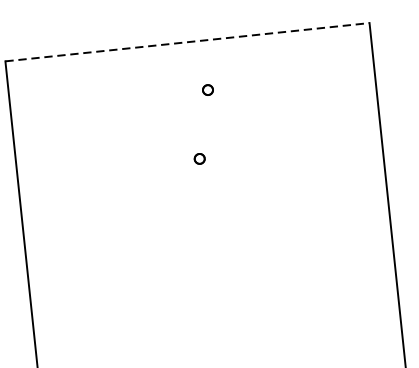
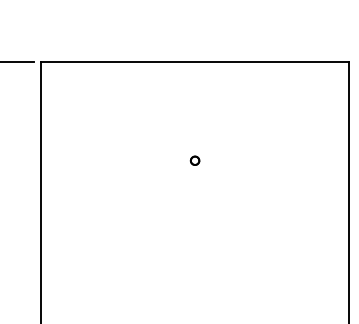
line: (187, 41) -> (195, 61), dashed -> solid
part: (207, 89) -> (207, 103), removed

